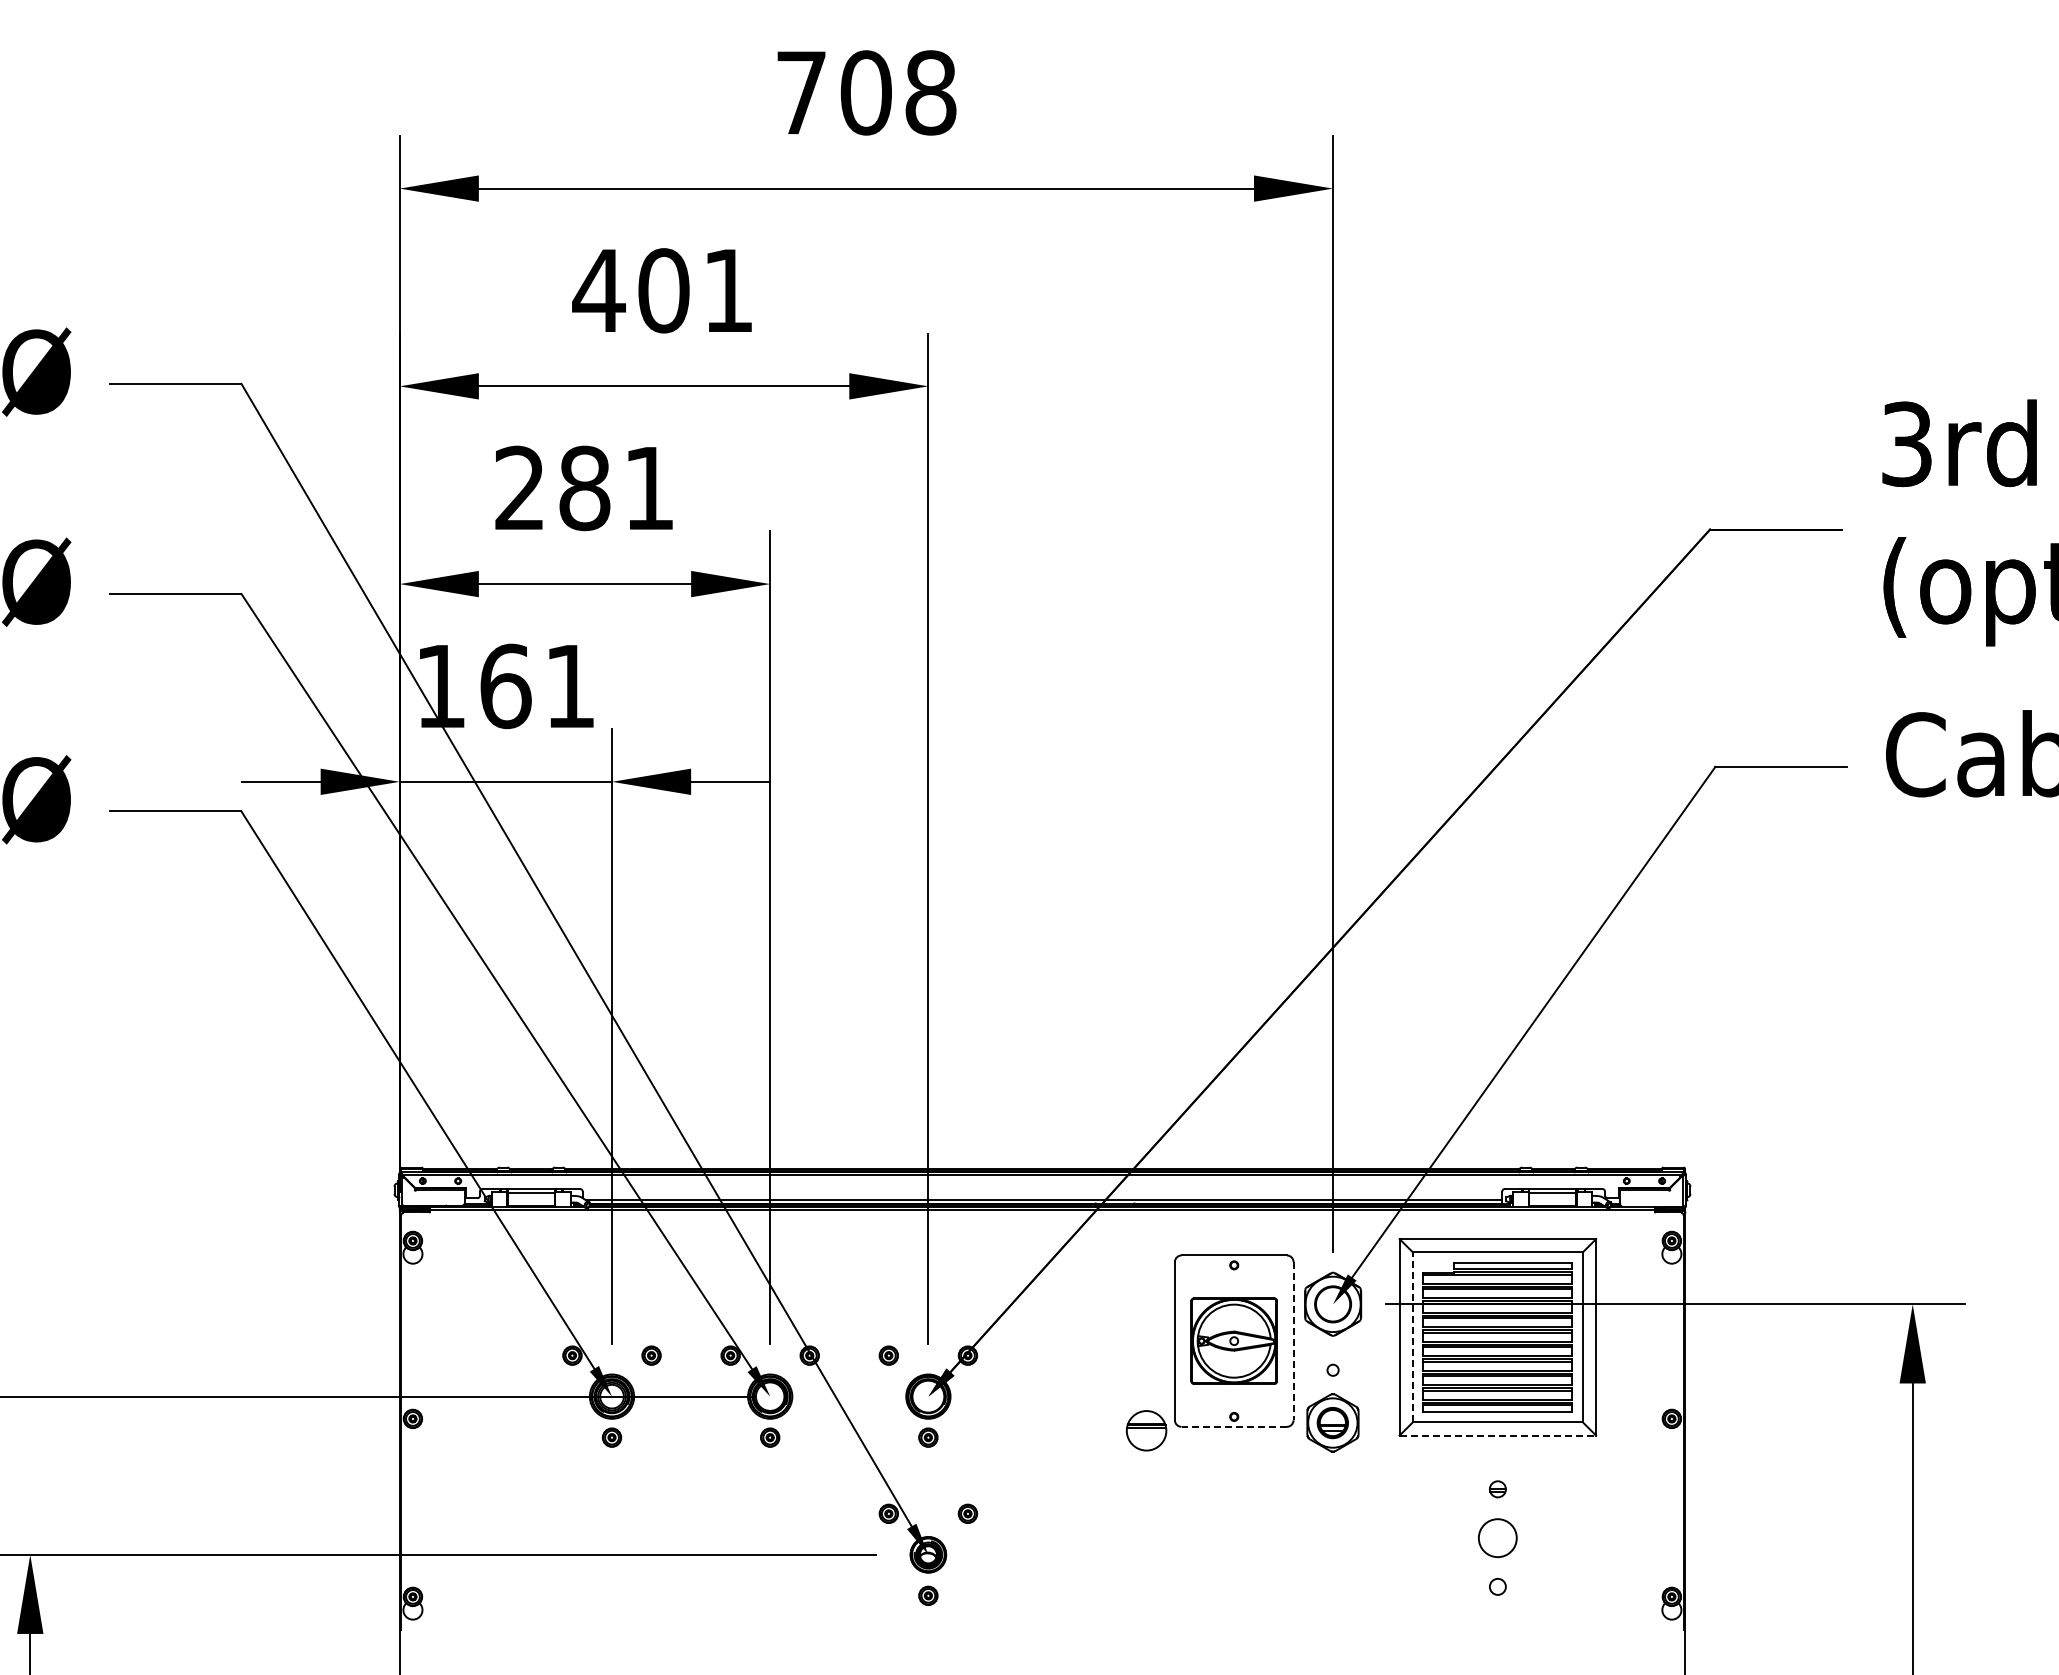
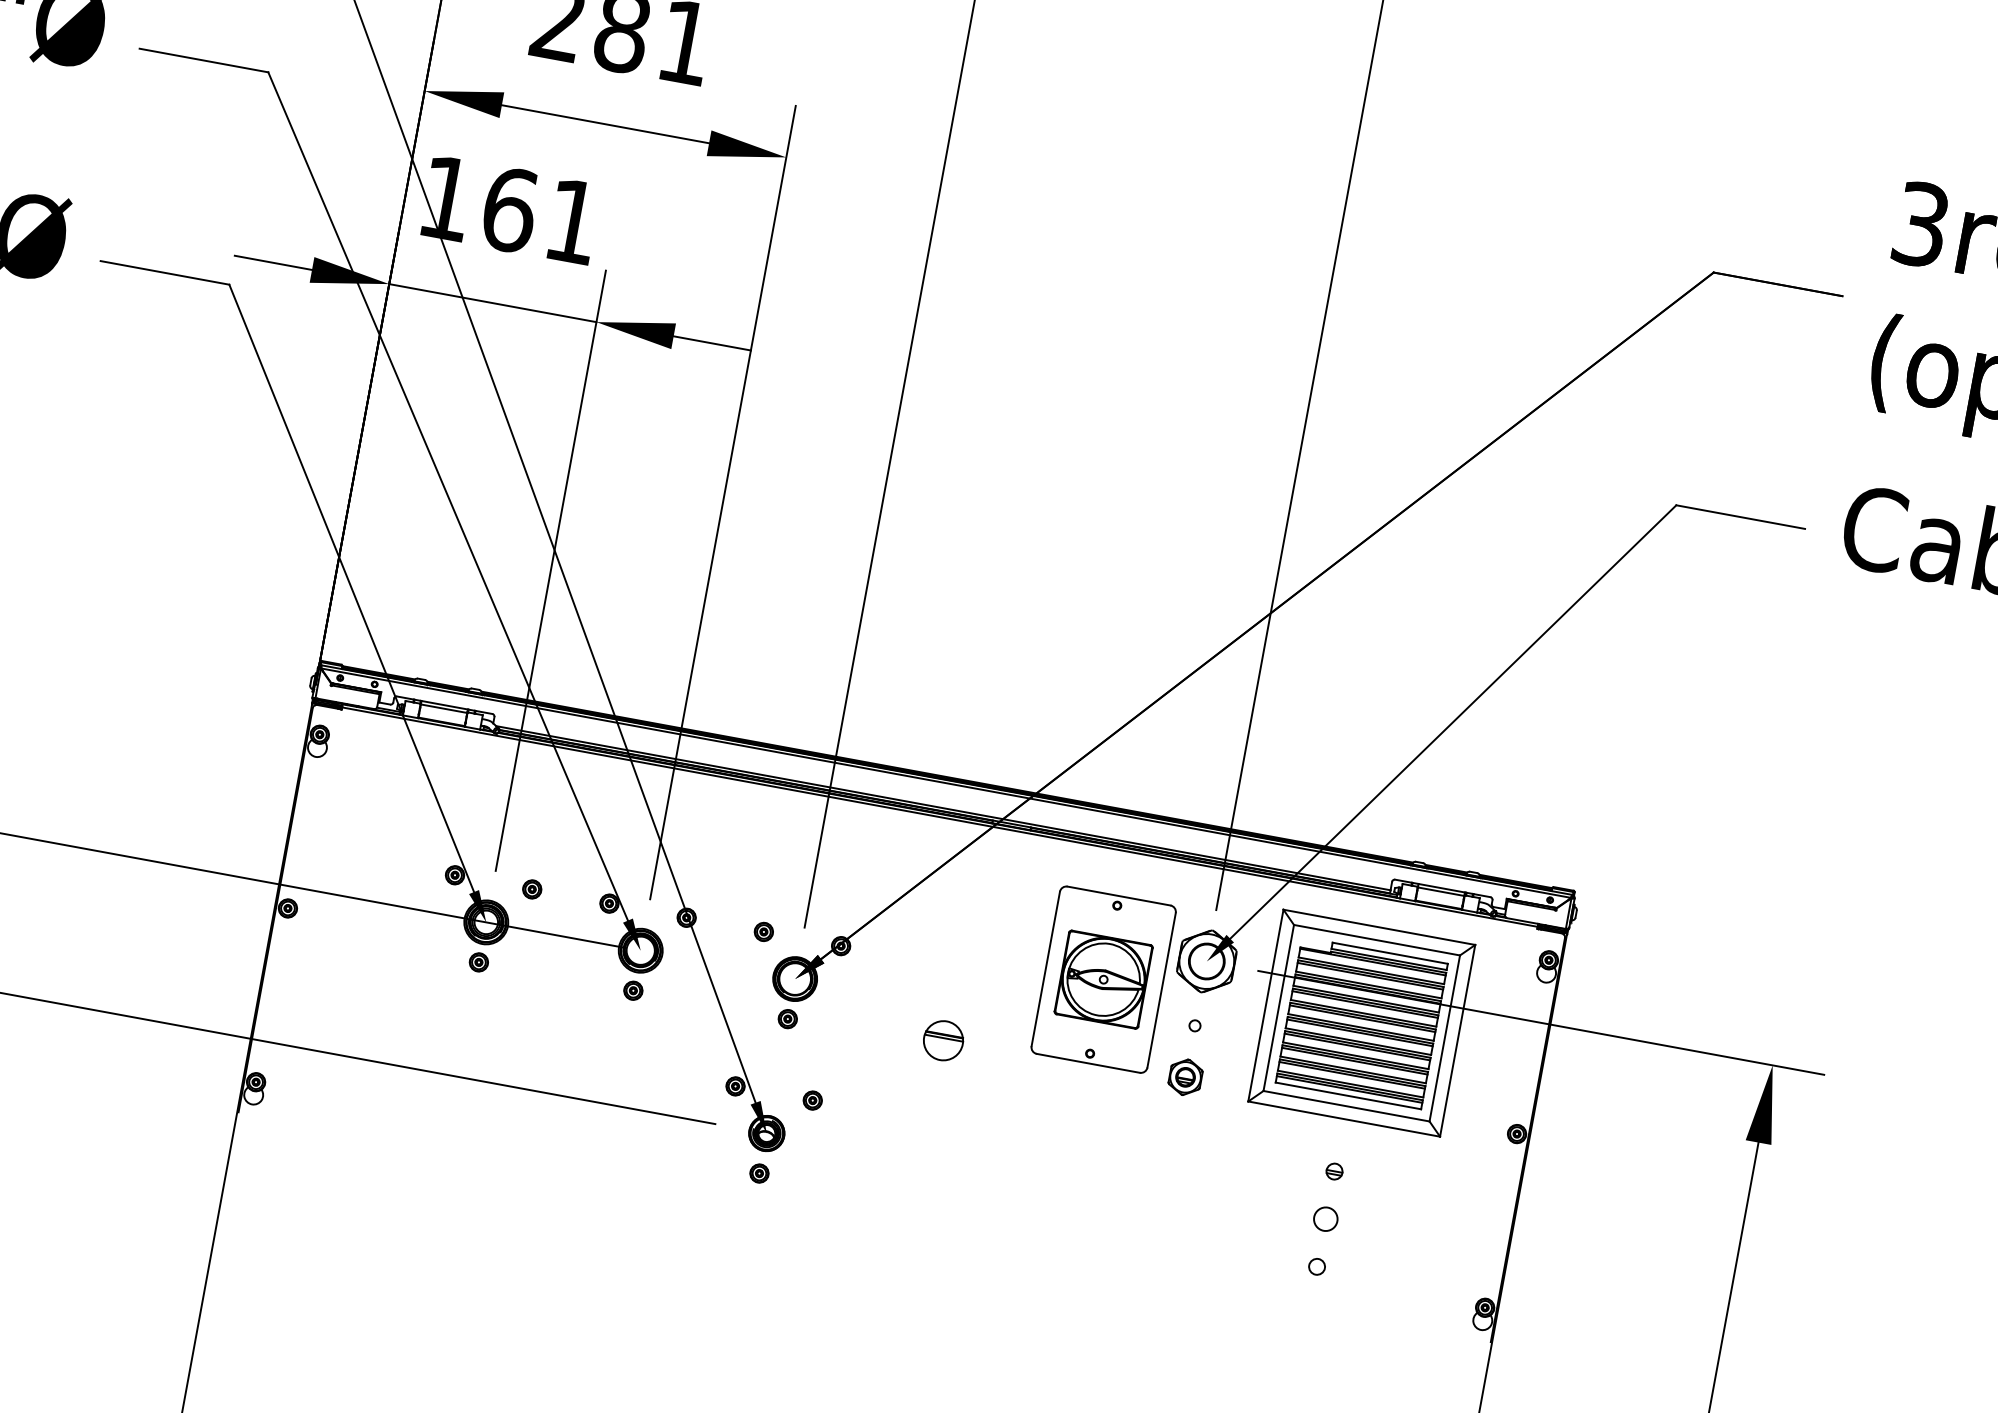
line: (1412, 1336) -> (1278, 1007), dashed -> solid
line: (1293, 1341) -> (1161, 990), dashed -> solid
part: (1333, 1422) -> (1186, 1076), size x0.62
line: (1234, 1426) -> (1088, 1063), dashed -> solid
part: (1146, 1430) -> (943, 1040), moved
line: (1498, 1435) -> (1344, 1119), dashed -> solid
circle: (1497, 1537) -> (1325, 1218), size x0.62

